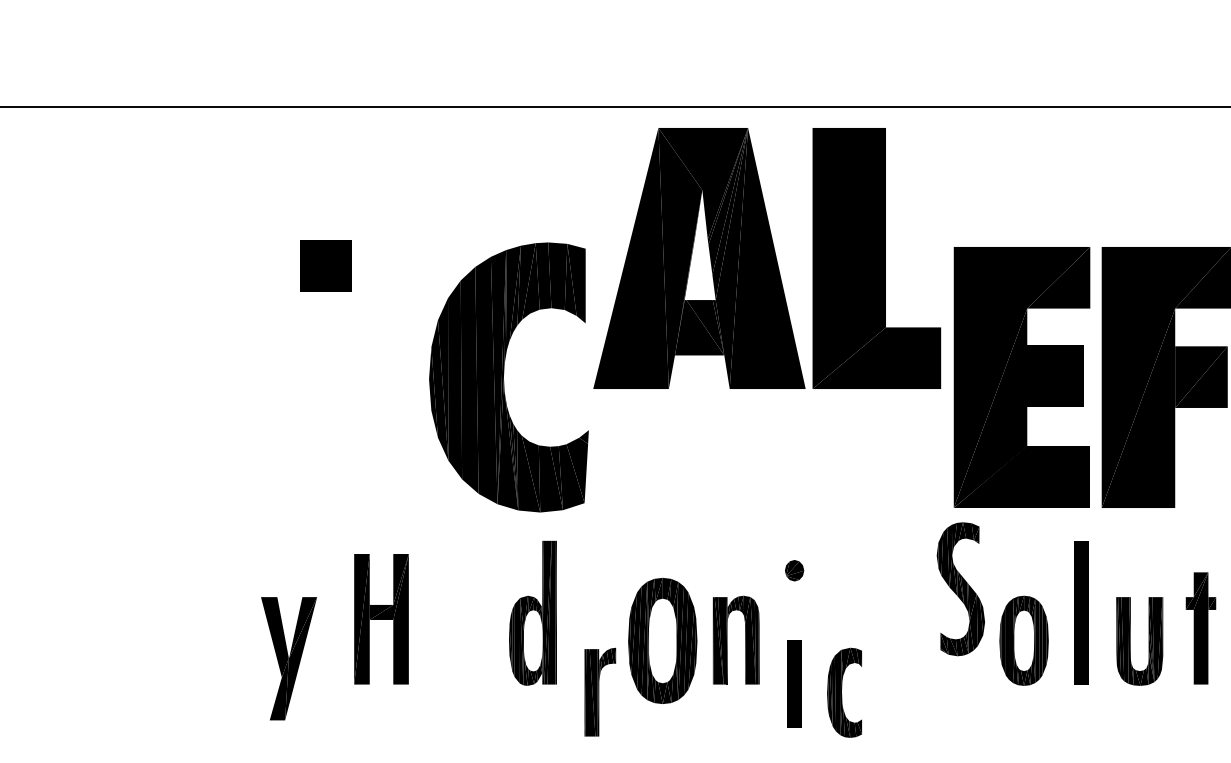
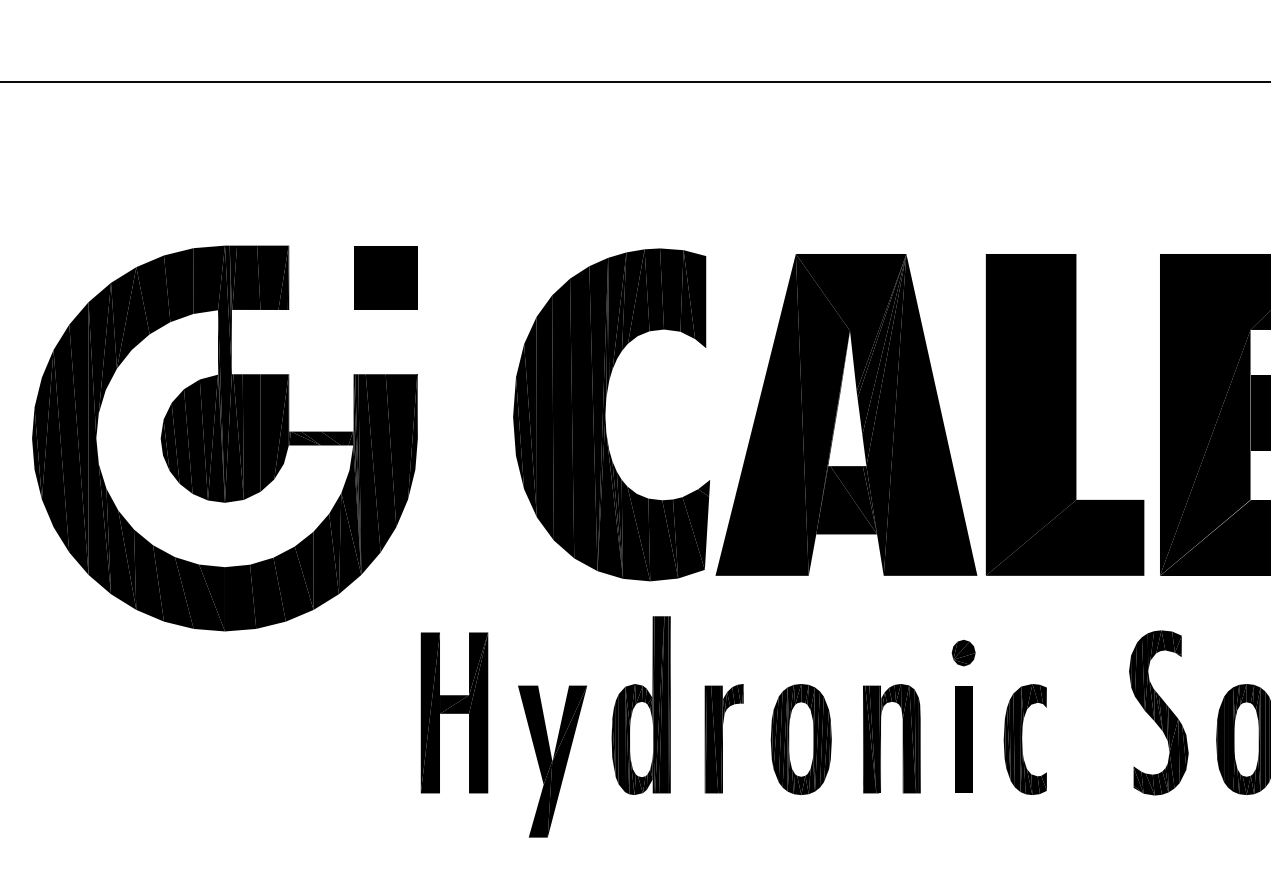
part: (767, 258) -> (930, 414), moved
part: (194, 396) -> (223, 438), added
part: (960, 589) -> (1158, 713), moved
part: (662, 640) -> (800, 739), size x0.71
part: (288, 658) -> (551, 761), moved
part: (794, 683) -> (963, 739), moved
part: (600, 691) -> (724, 737), moved
part: (844, 692) -> (1025, 739), moved

